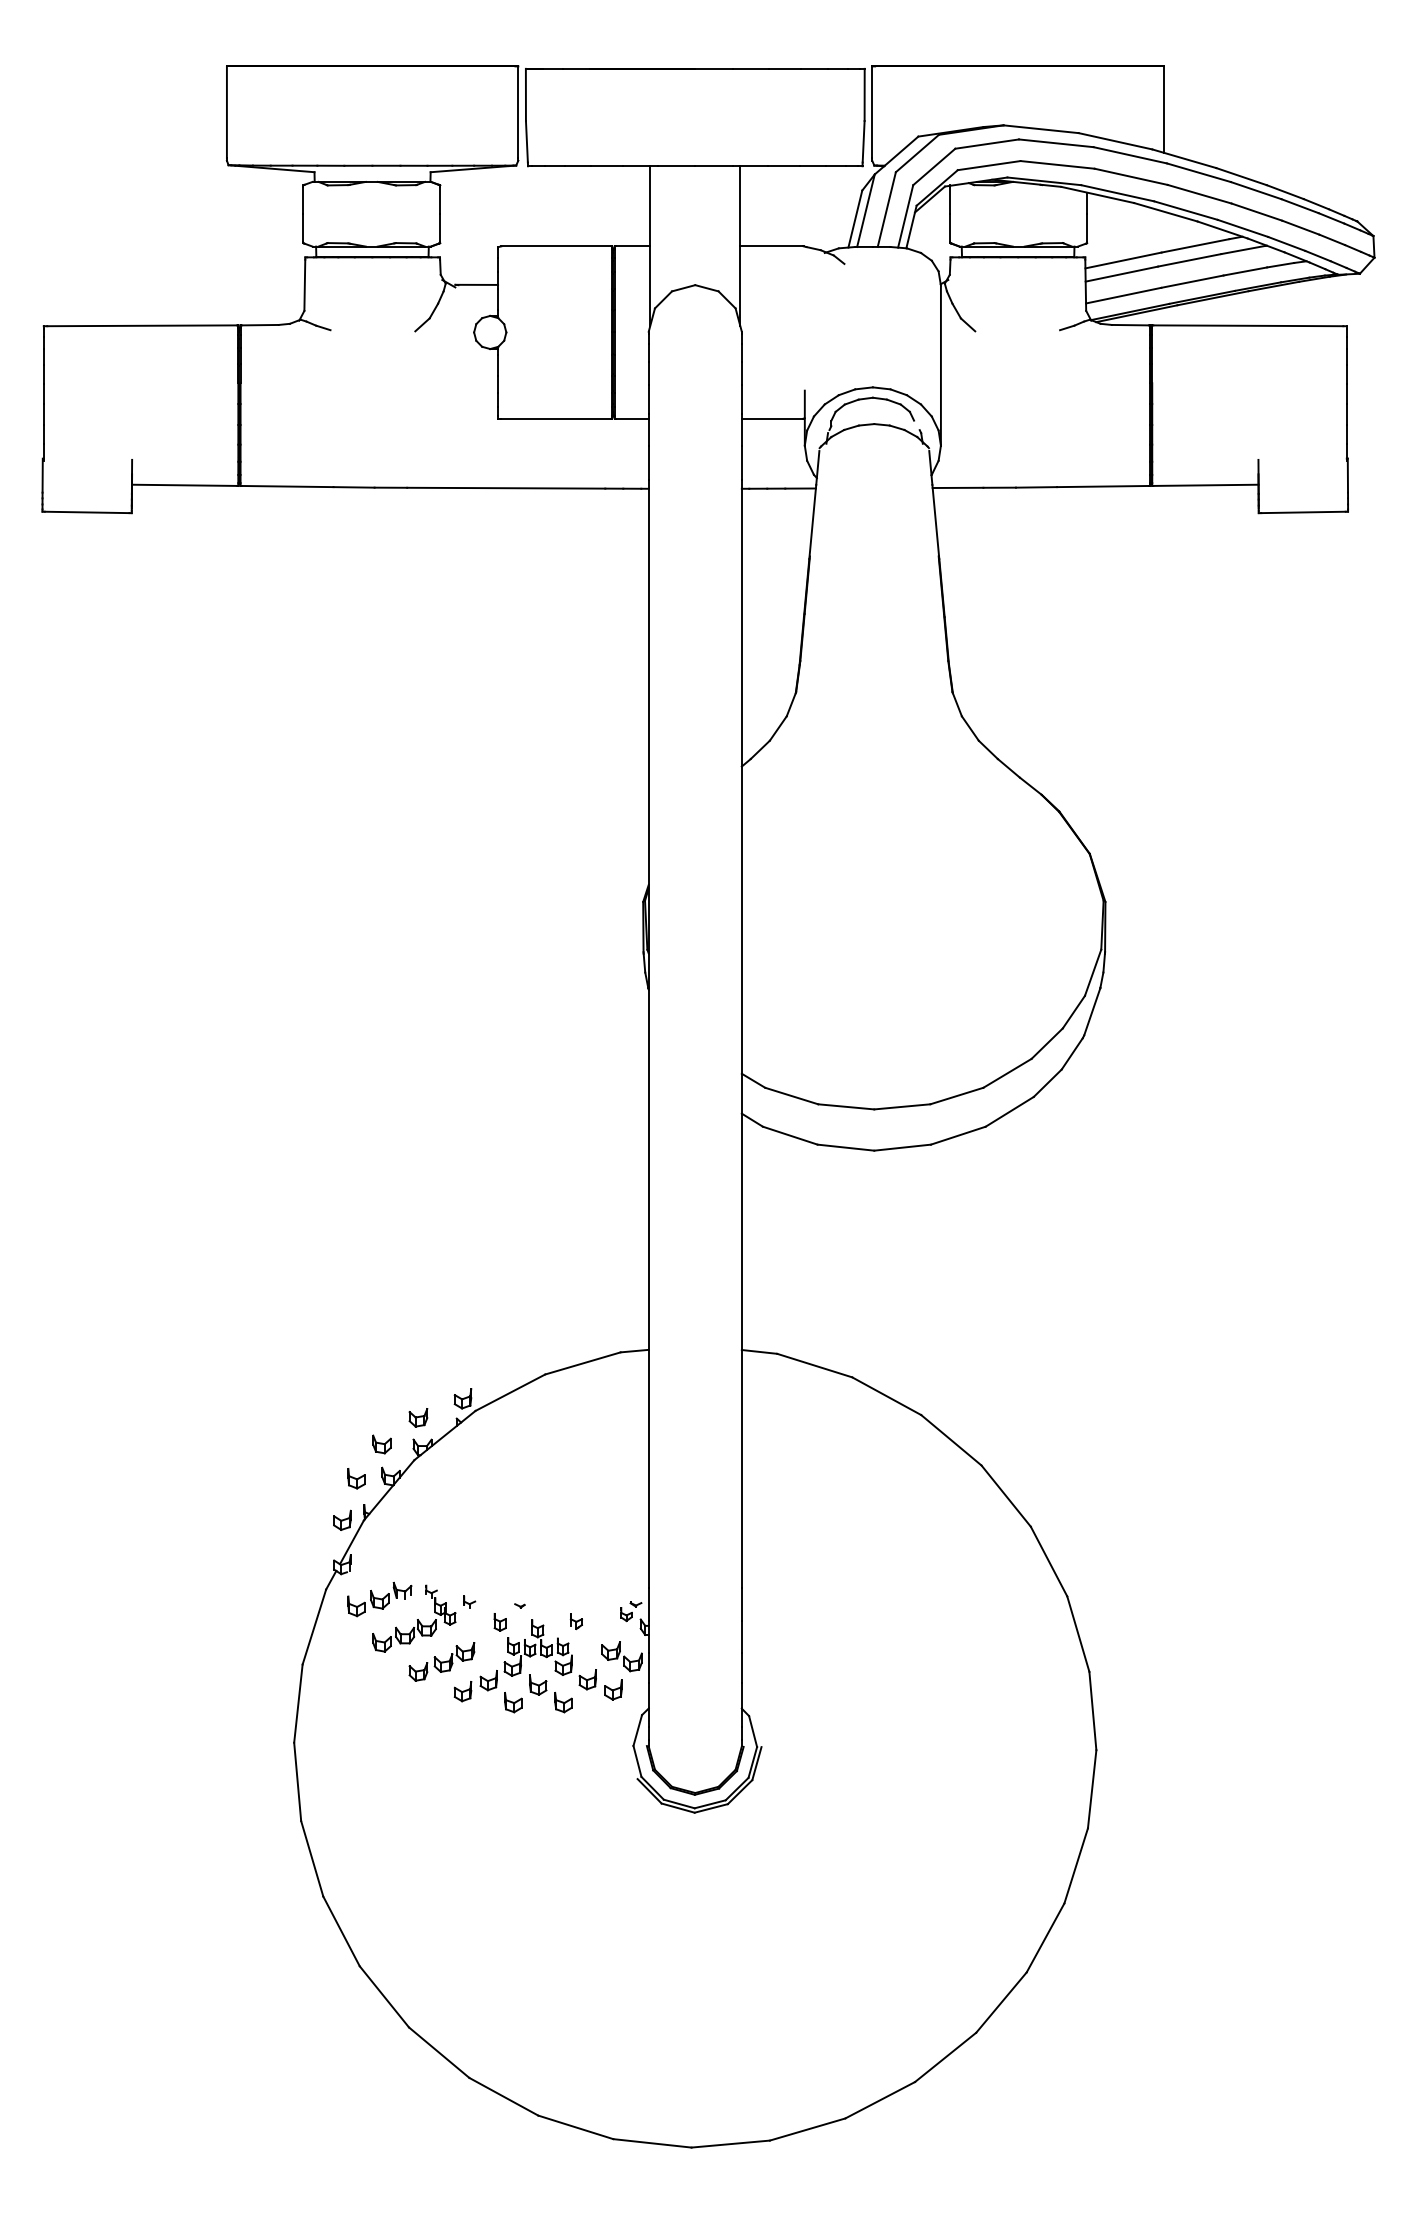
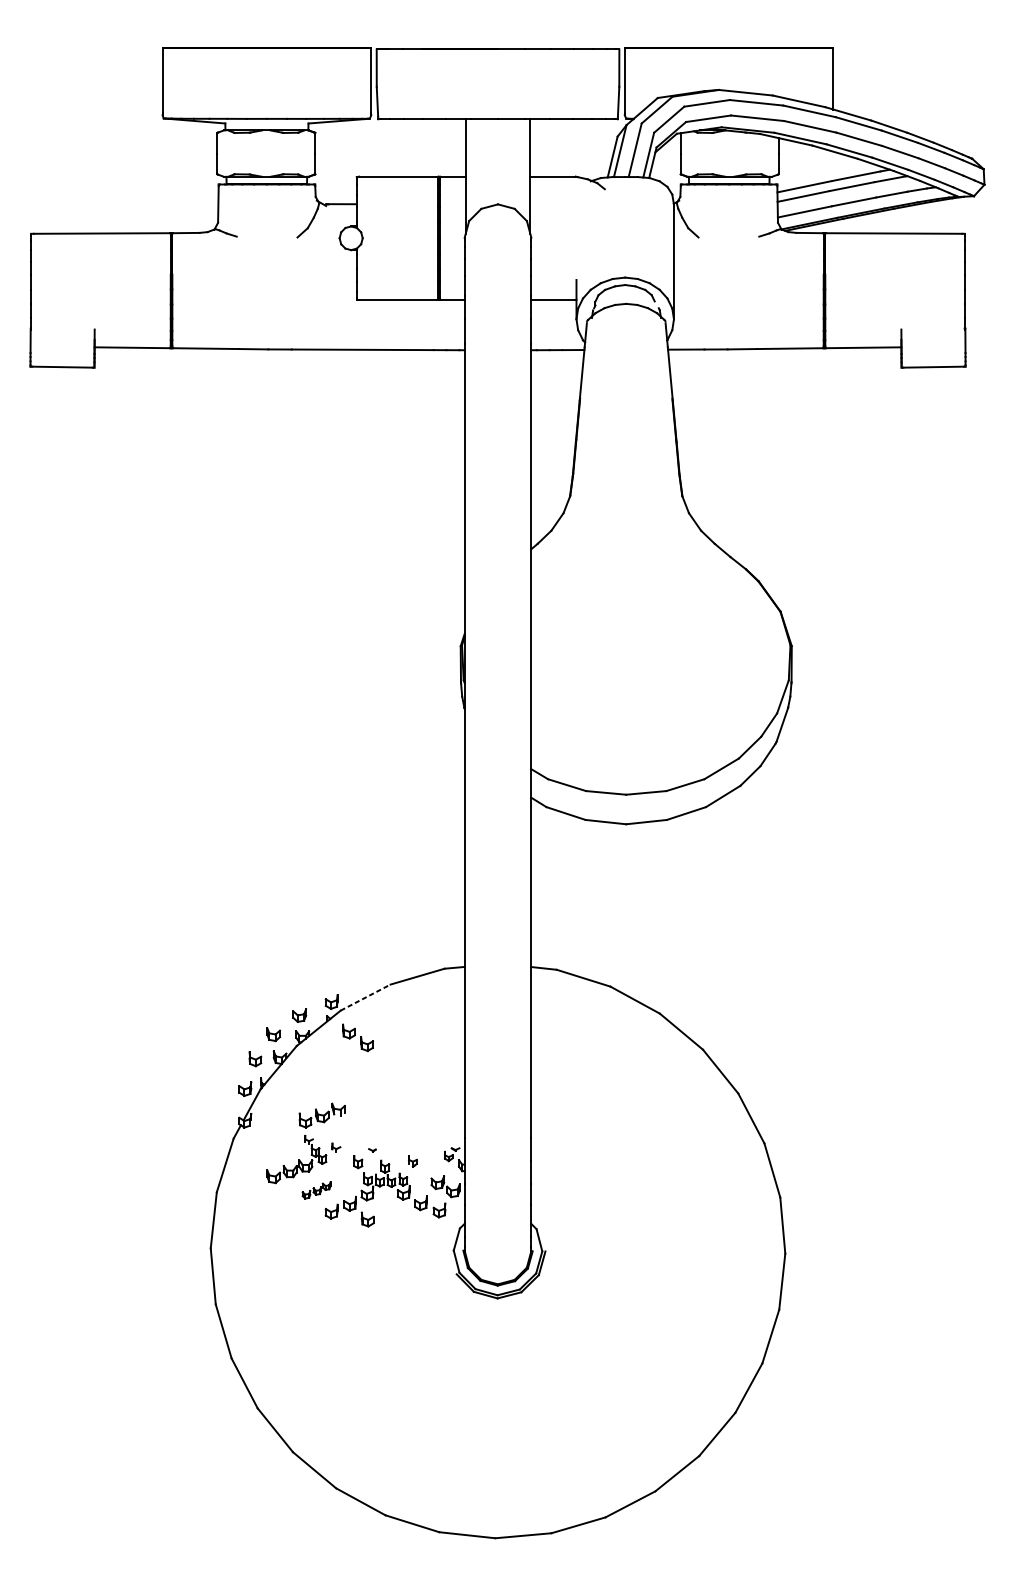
line: (510, 1392) -> (365, 997), solid -> dashed
part: (379, 1599) -> (322, 1115), moved
part: (441, 1661) -> (316, 1190), size x0.6
part: (550, 1693) -> (357, 1037), moved

